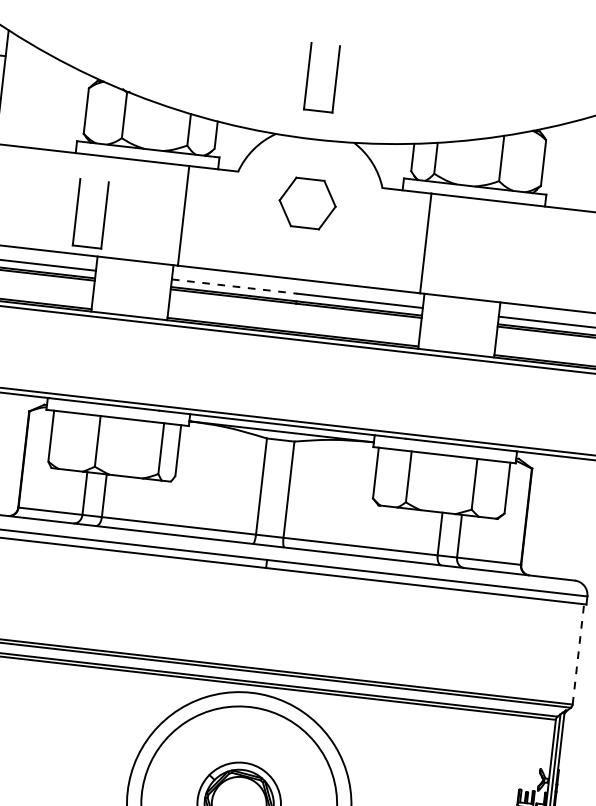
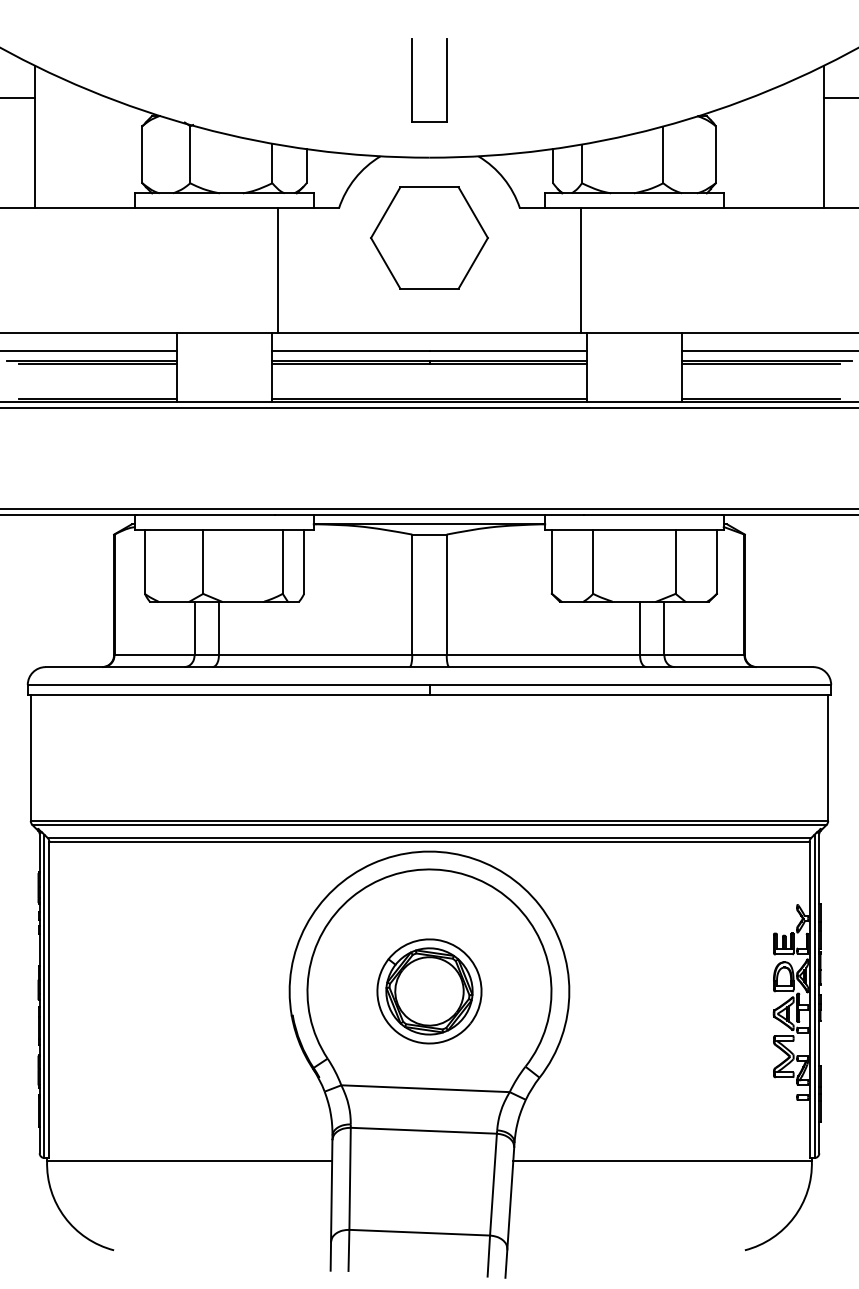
part: (307, 203) -> (429, 237), size x1.67
part: (77, 212) -> (145, 281), removed
line: (234, 286) -> (350, 351), dashed -> solid
line: (578, 654) -> (828, 757), dashed -> solid

